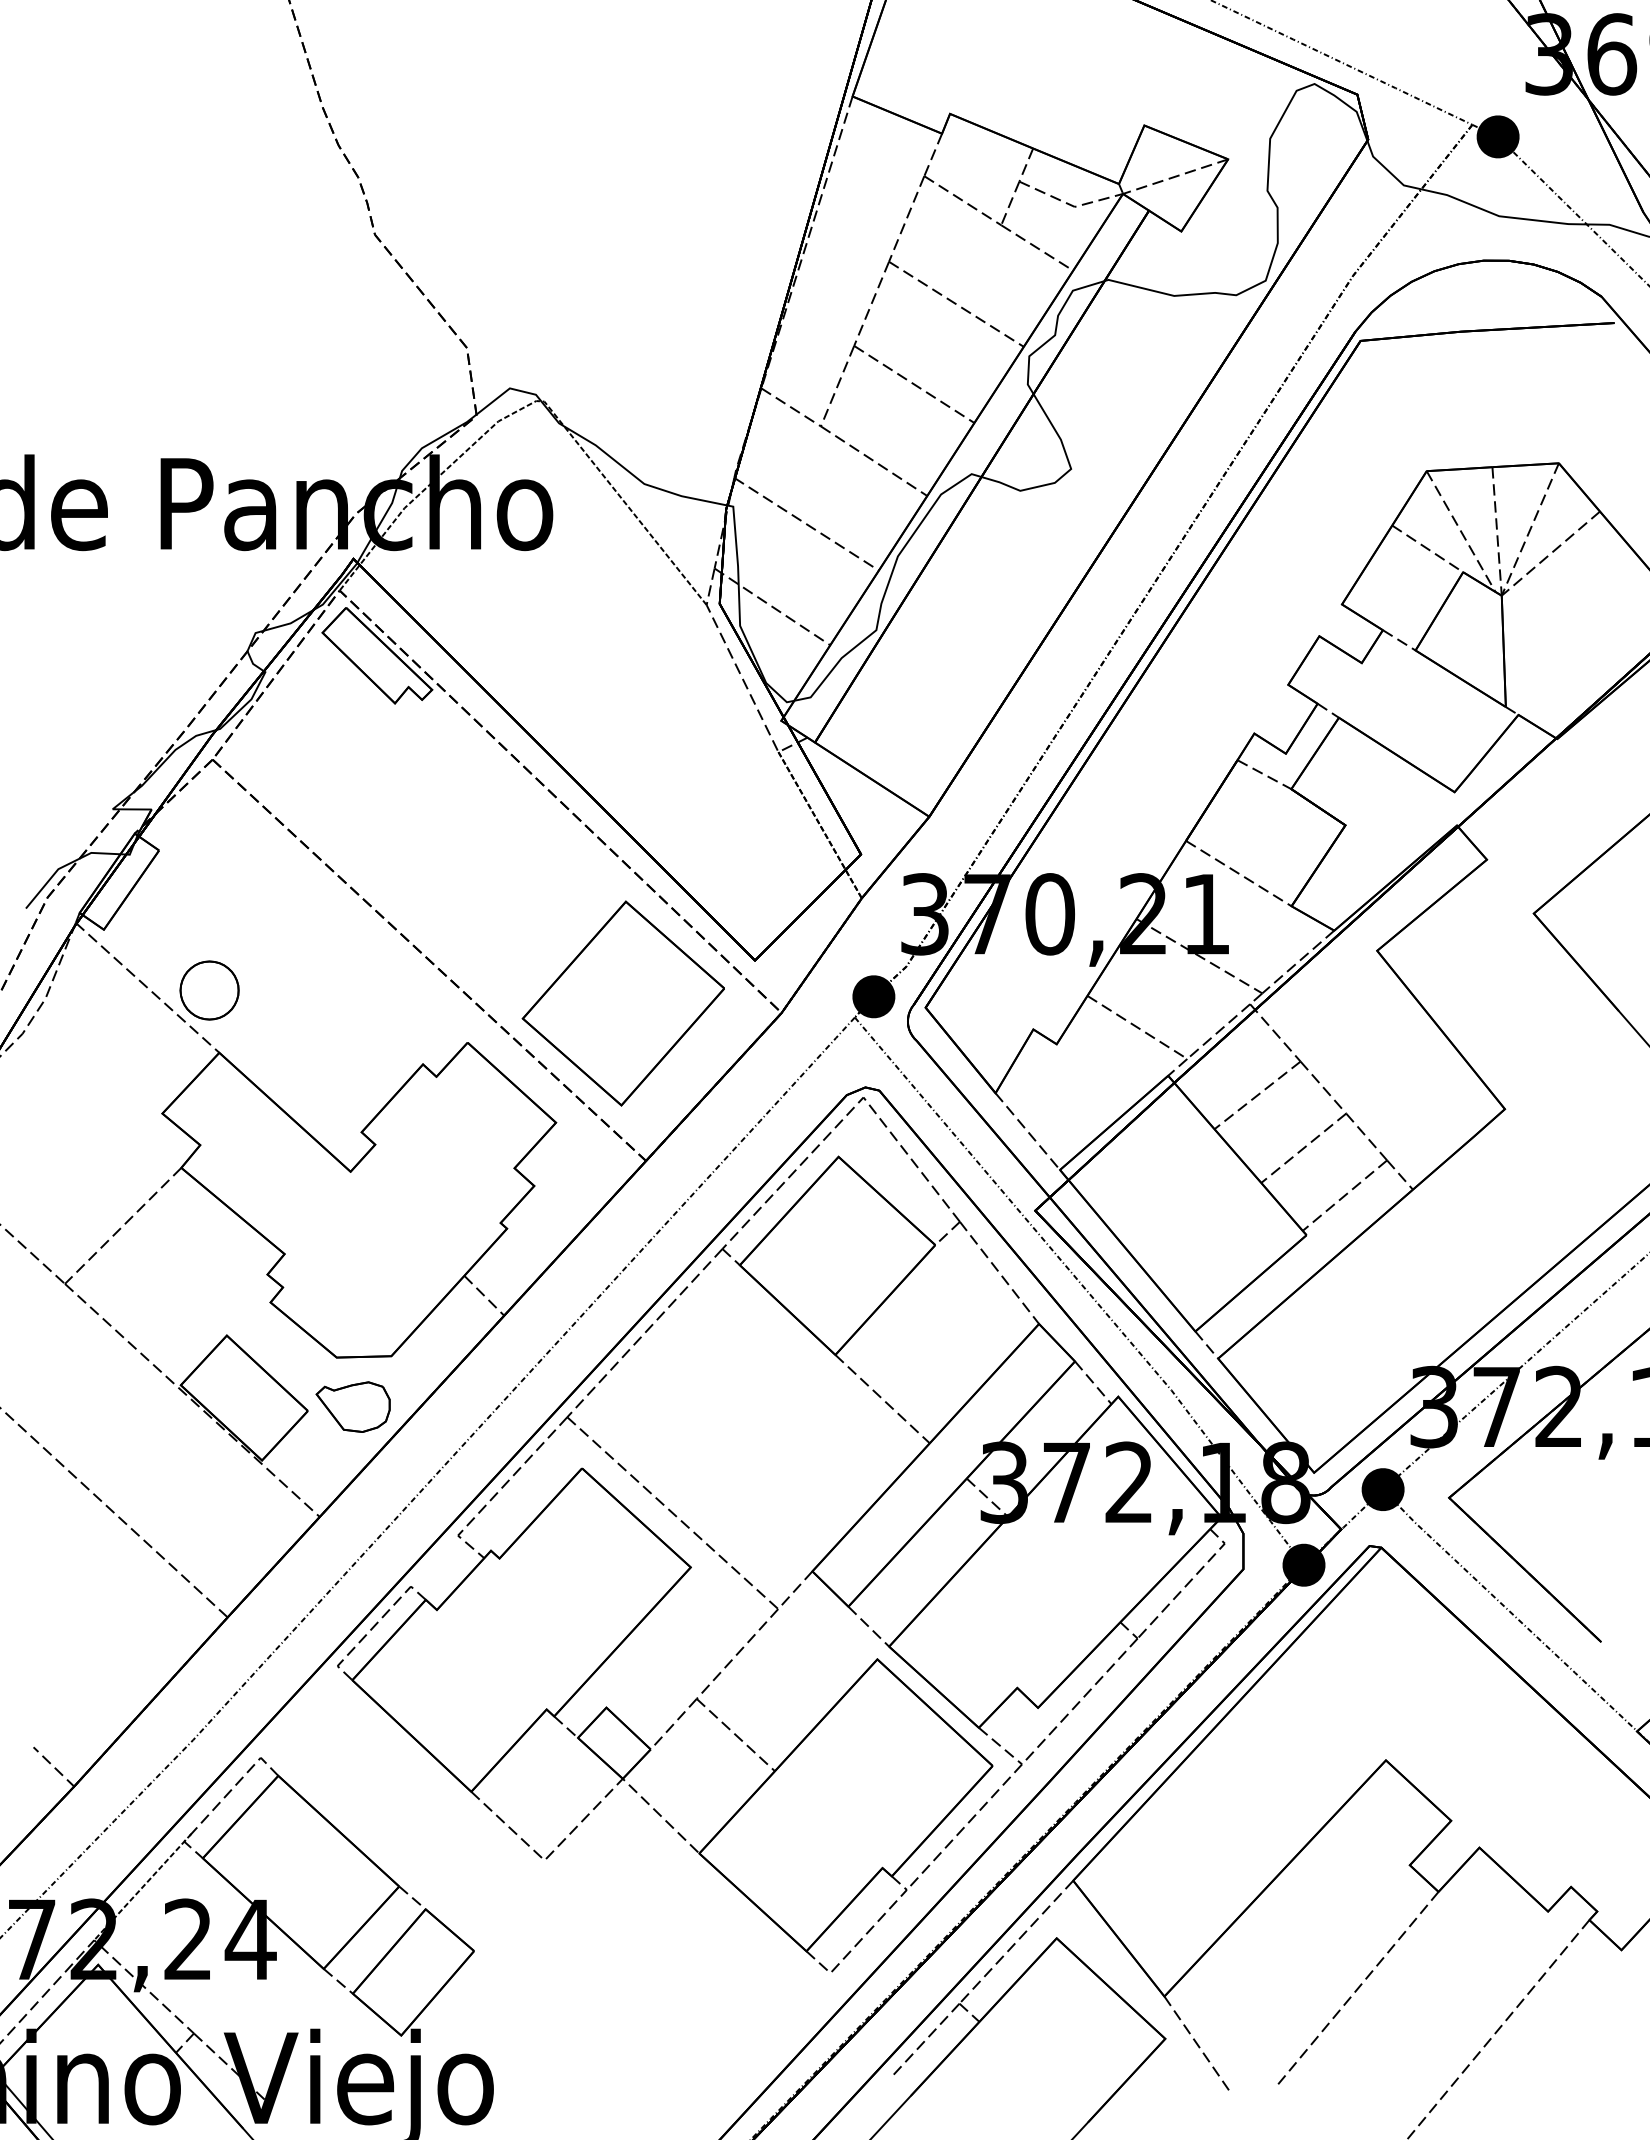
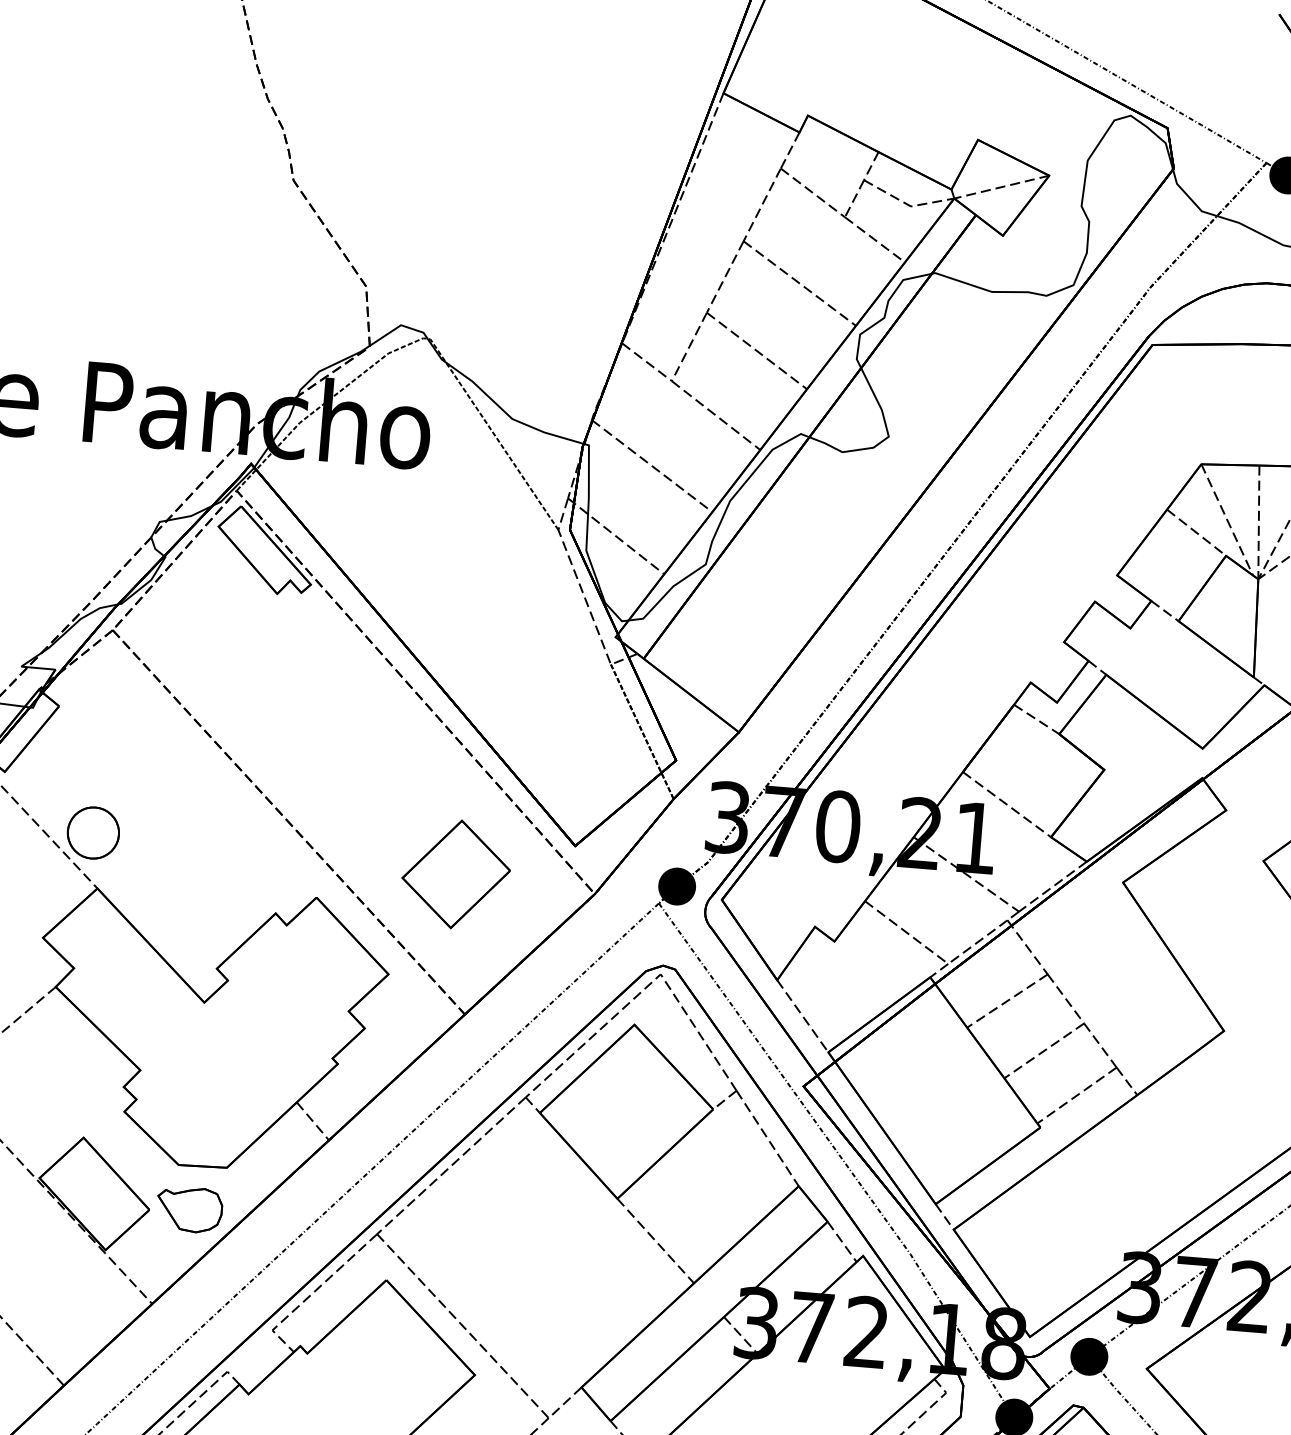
part: (622, 1003) -> (455, 874), size x0.6

